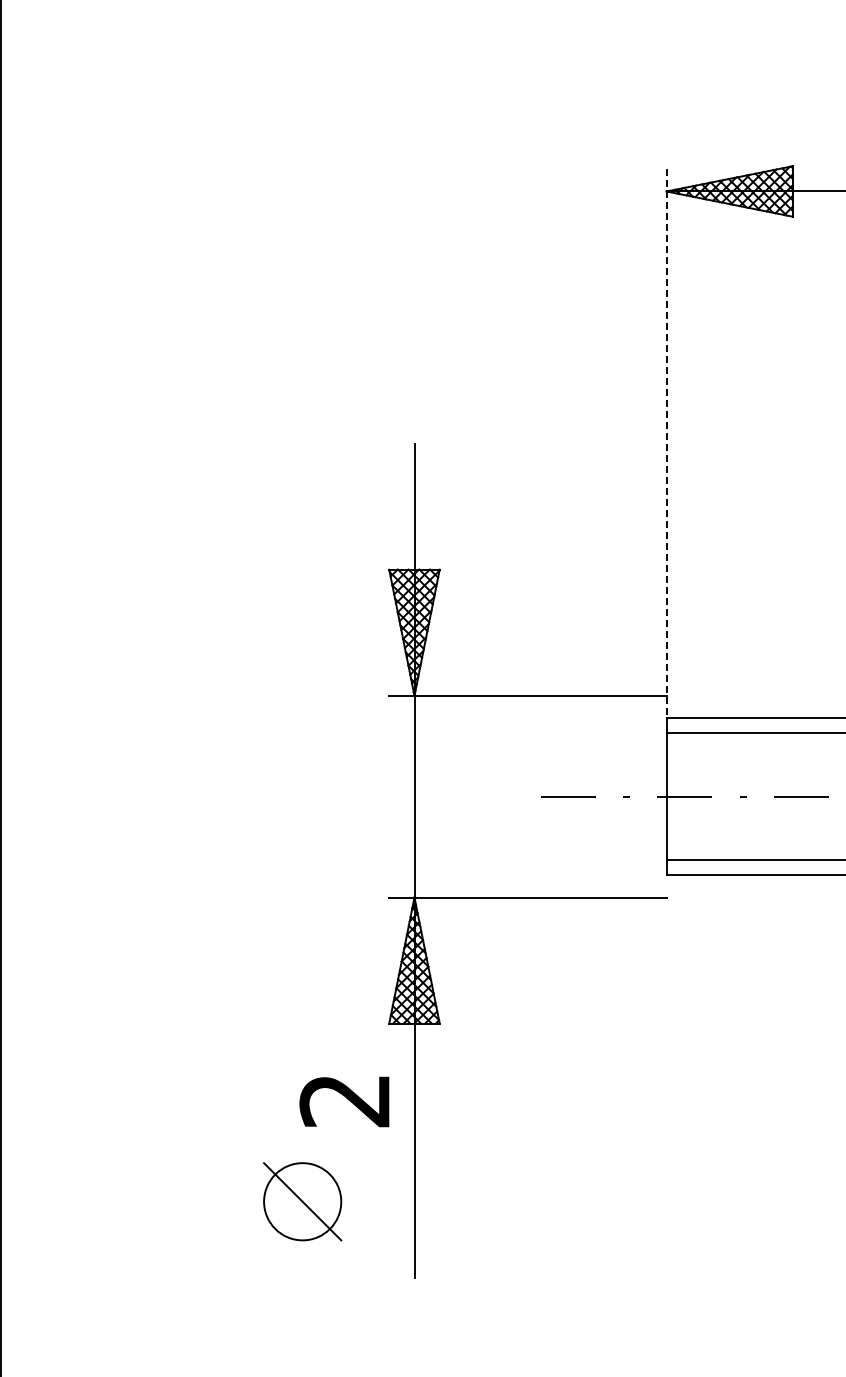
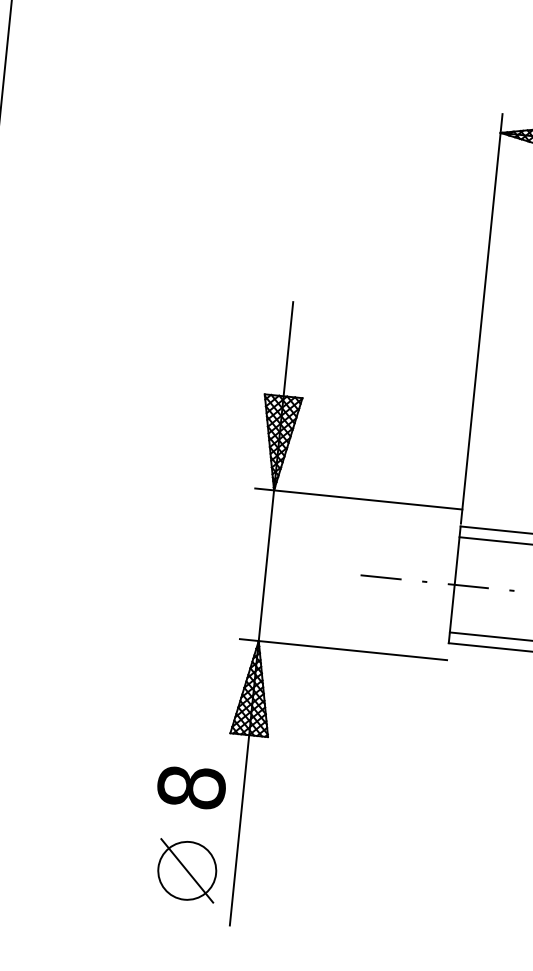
line: (666, 439) -> (481, 318), dashed -> solid
text: (344, 1100) -> (191, 787), 2 -> 8
part: (302, 1201) -> (187, 870), moved

